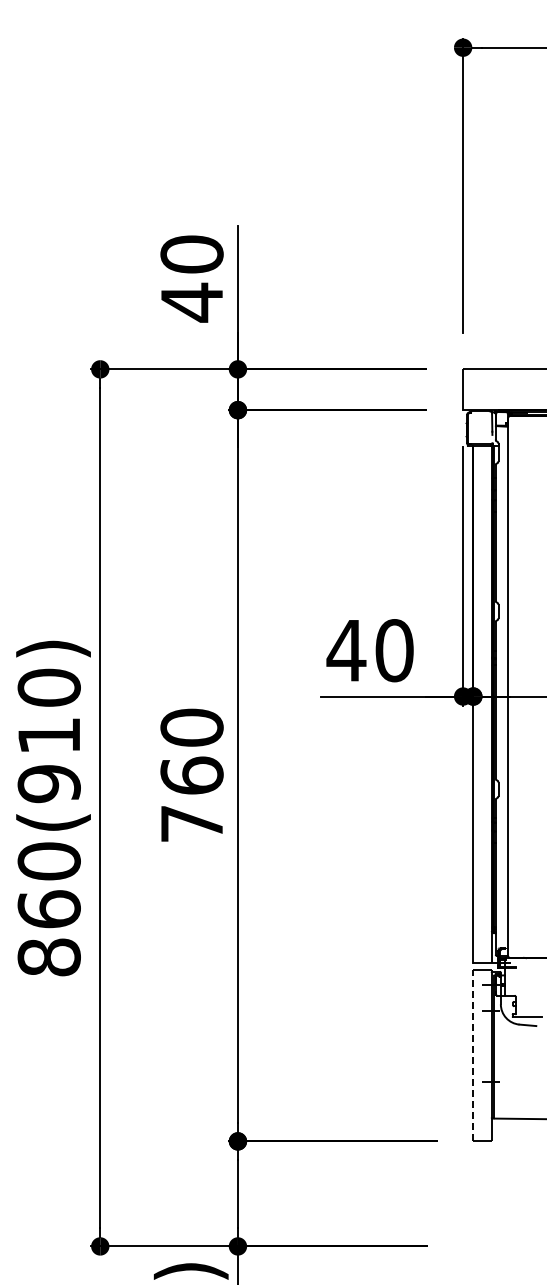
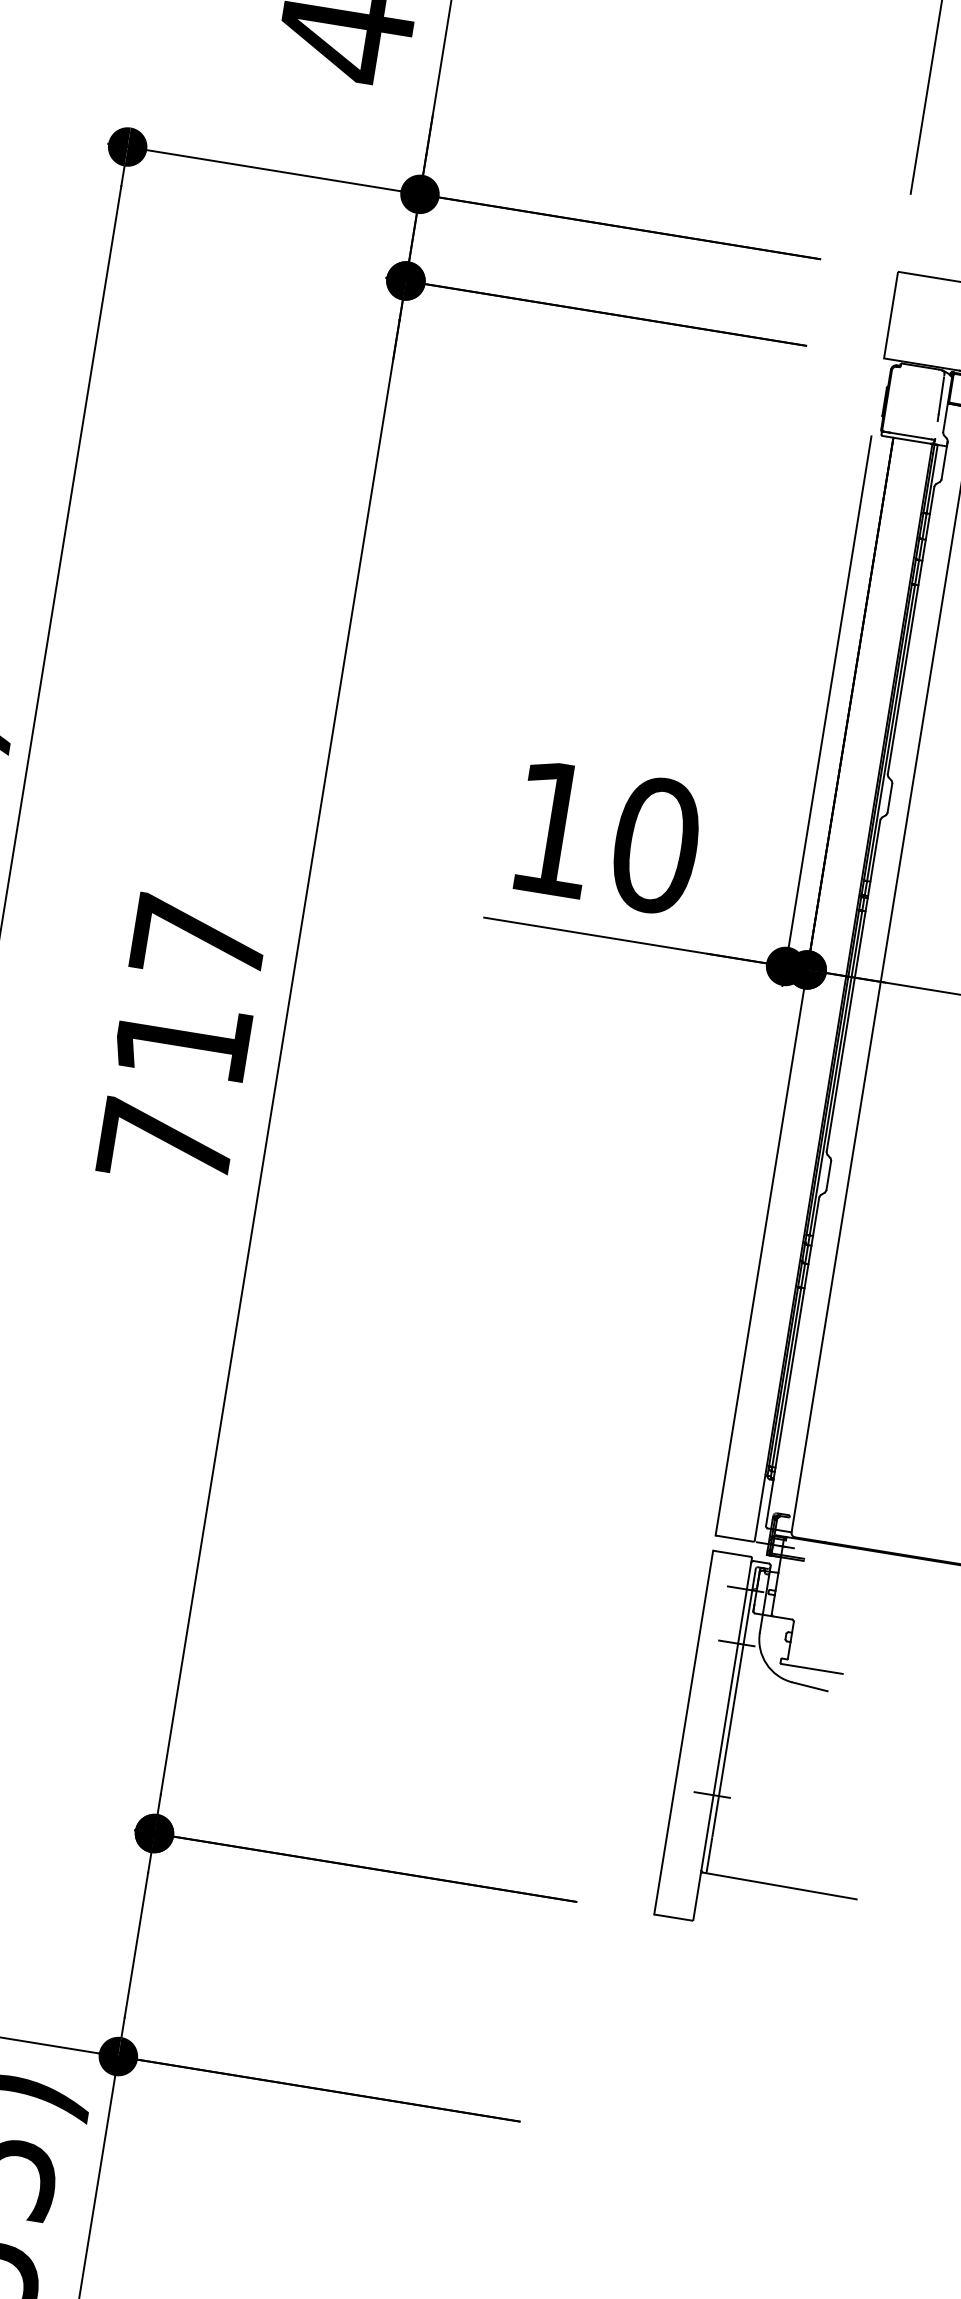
text: (346, 650) -> (553, 828), 40 -> 10
text: (191, 751) -> (189, 989), 760 -> 717
line: (473, 1055) -> (684, 1732), dashed -> solid

